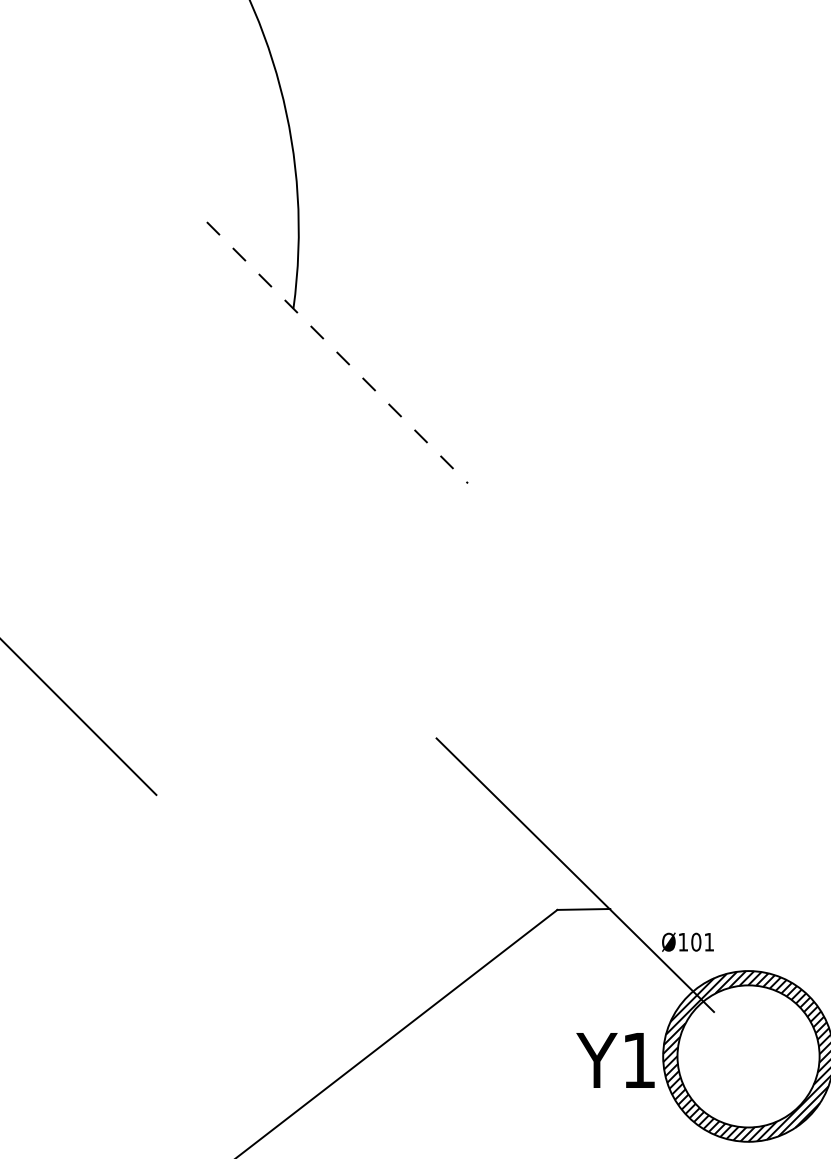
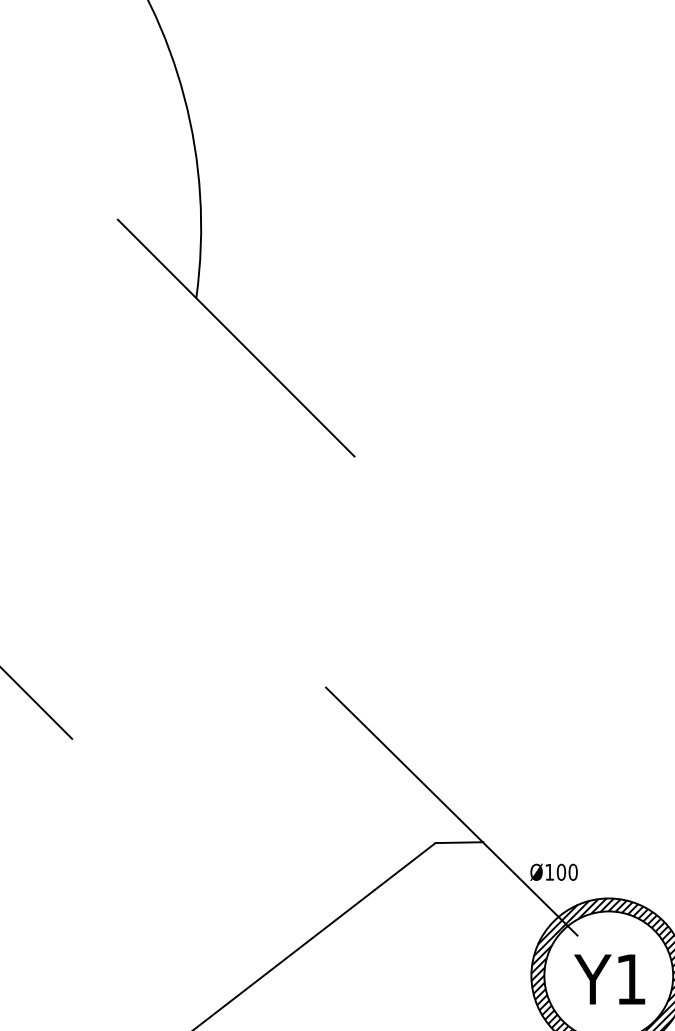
line: (337, 352) -> (236, 337), dashed -> solid
text: (709, 941) -> (573, 871), Ø101 -> Ø100
text: (615, 1060) -> (609, 979), moved

